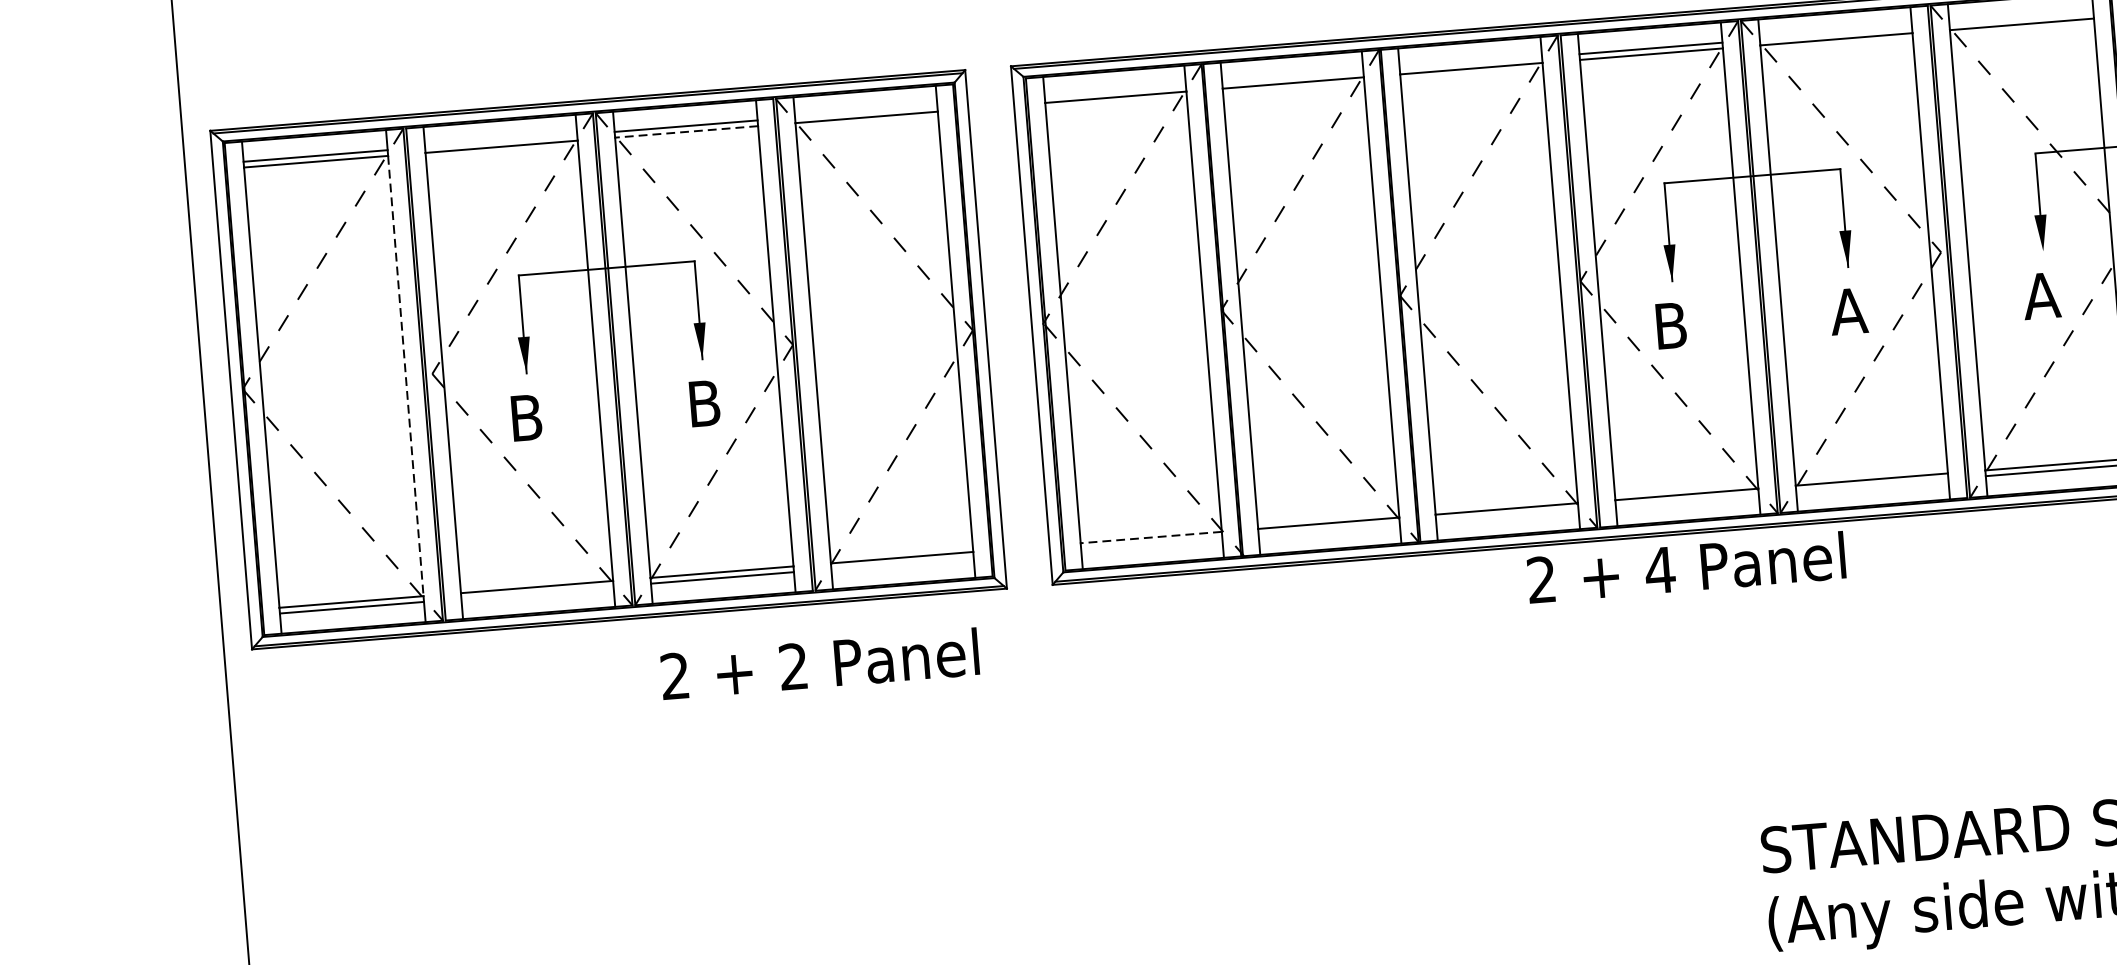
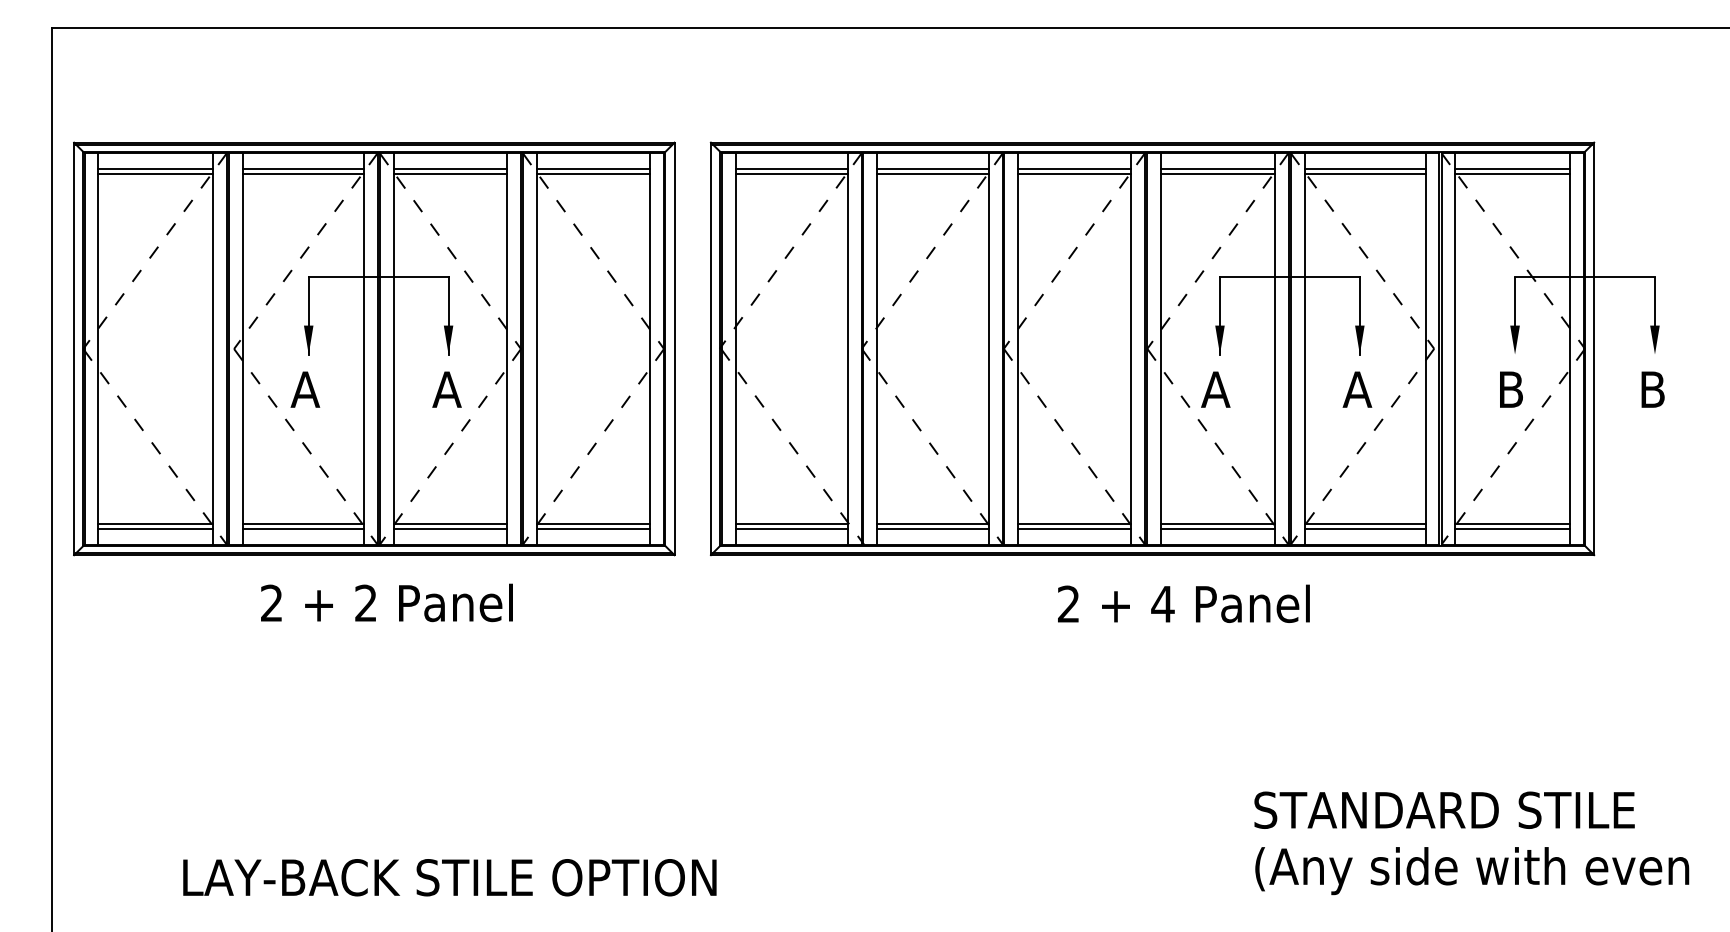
line: (2021, 18) -> (1512, 169), added
line: (1835, 33) -> (1364, 169), added
line: (1470, 63) -> (1074, 169), added
line: (1292, 77) -> (932, 169), added
line: (1114, 91) -> (791, 169), added
line: (866, 111) -> (593, 169), added
line: (686, 131) -> (450, 173), dashed -> solid
line: (500, 141) -> (302, 169), added
text: (2041, 295) -> (1510, 389), A -> B
text: (1670, 325) -> (1215, 389), B -> A
line: (406, 376) -> (213, 349), dashed -> solid
text: (703, 403) -> (446, 389), B -> A
text: (526, 417) -> (305, 389), B -> A
line: (1871, 485) -> (1364, 528), added
line: (1686, 500) -> (1217, 528), added
line: (1507, 514) -> (1074, 528), added
line: (1328, 529) -> (932, 528), added
line: (1150, 536) -> (791, 523), dashed -> solid
line: (1151, 543) -> (791, 528), added
line: (902, 563) -> (593, 528), added
text: (1685, 567) -> (1183, 603), moved
line: (536, 592) -> (302, 528), added
text: (819, 663) -> (386, 602), moved

